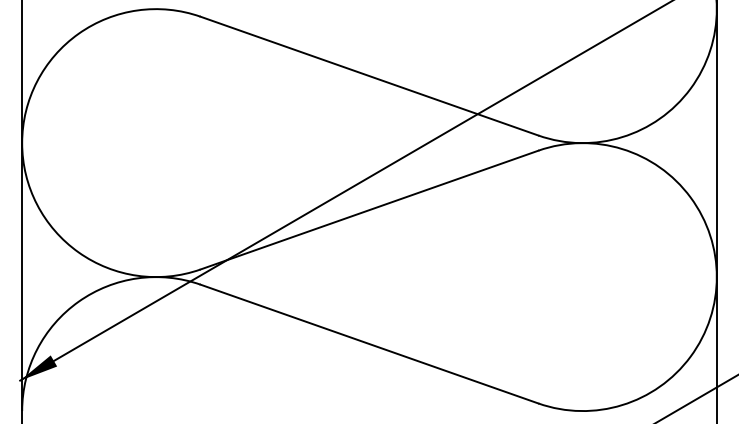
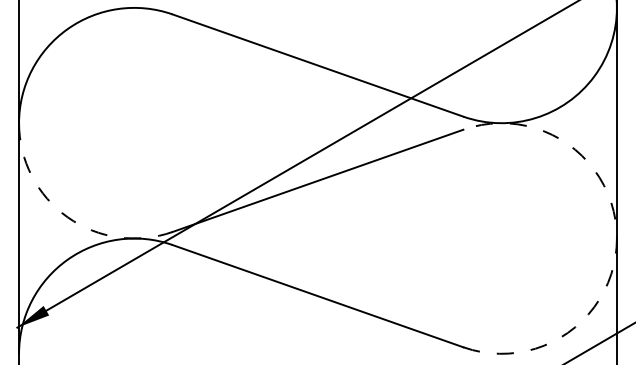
arc: (78, 252) -> (67, 217), solid -> dashed
arc: (716, 277) -> (616, 238), solid -> dashed

